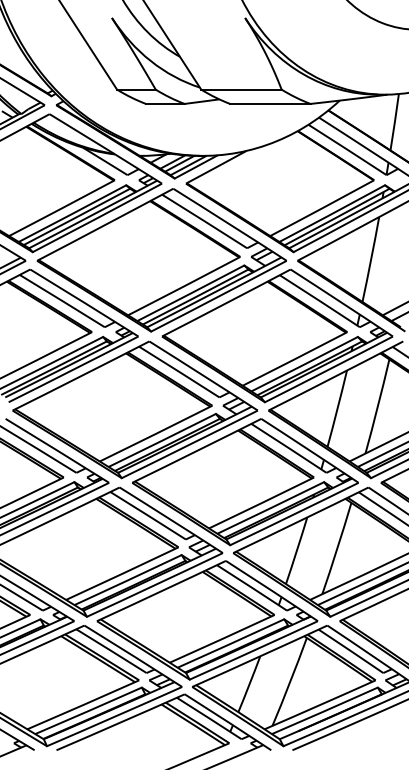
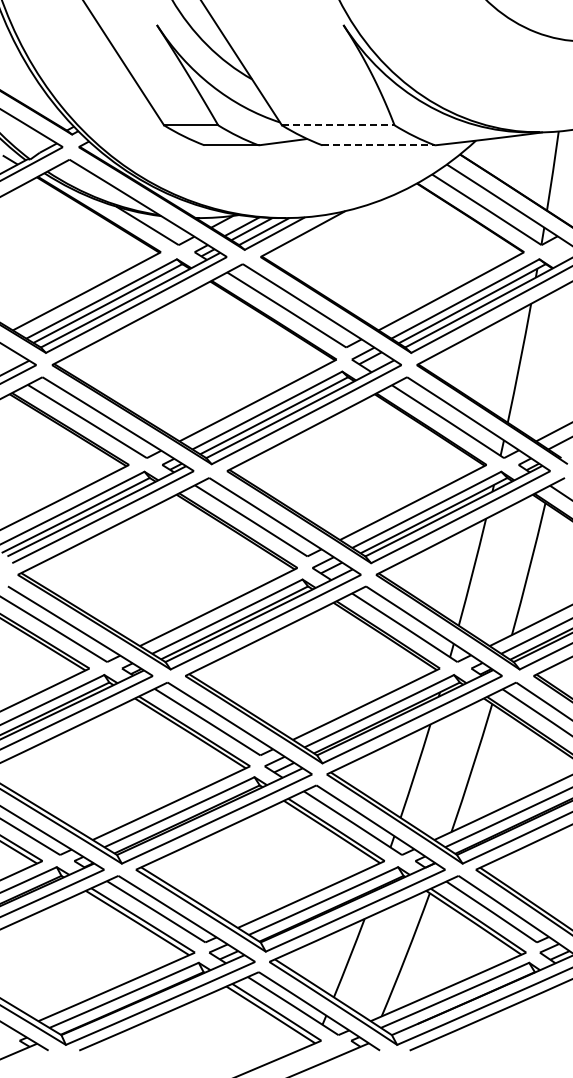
line: (241, 89) -> (338, 125), solid -> dashed
line: (270, 104) -> (379, 145), solid -> dashed

